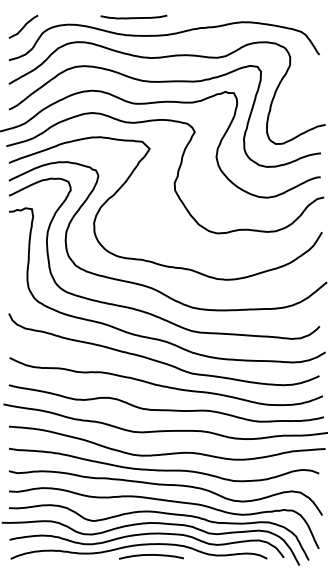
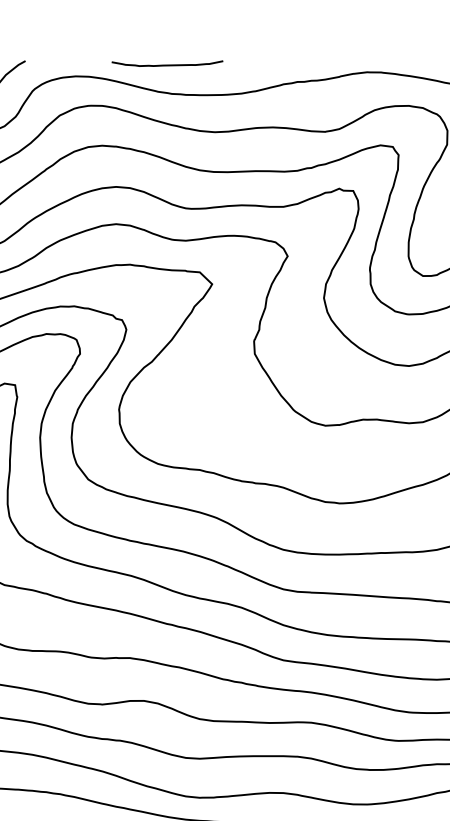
curve: (133, 17) -> (166, 64), moved

